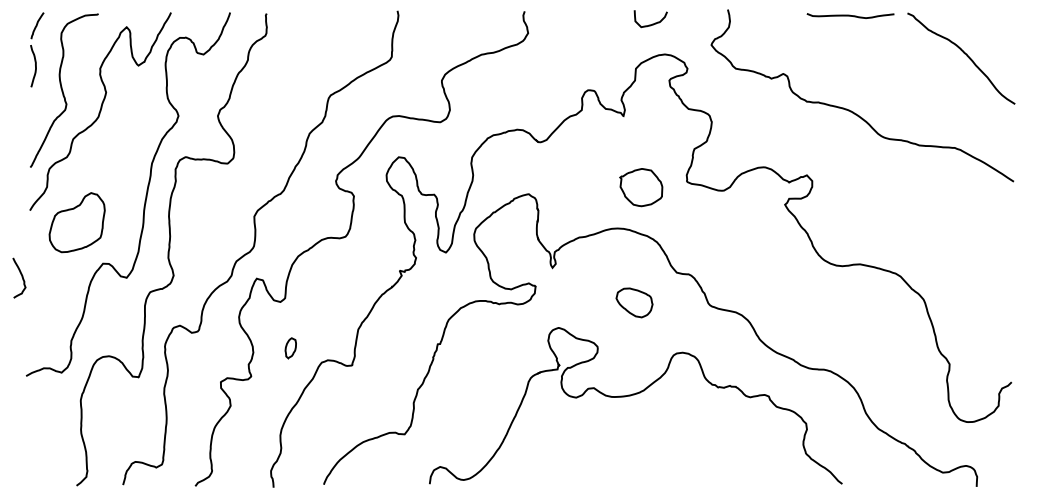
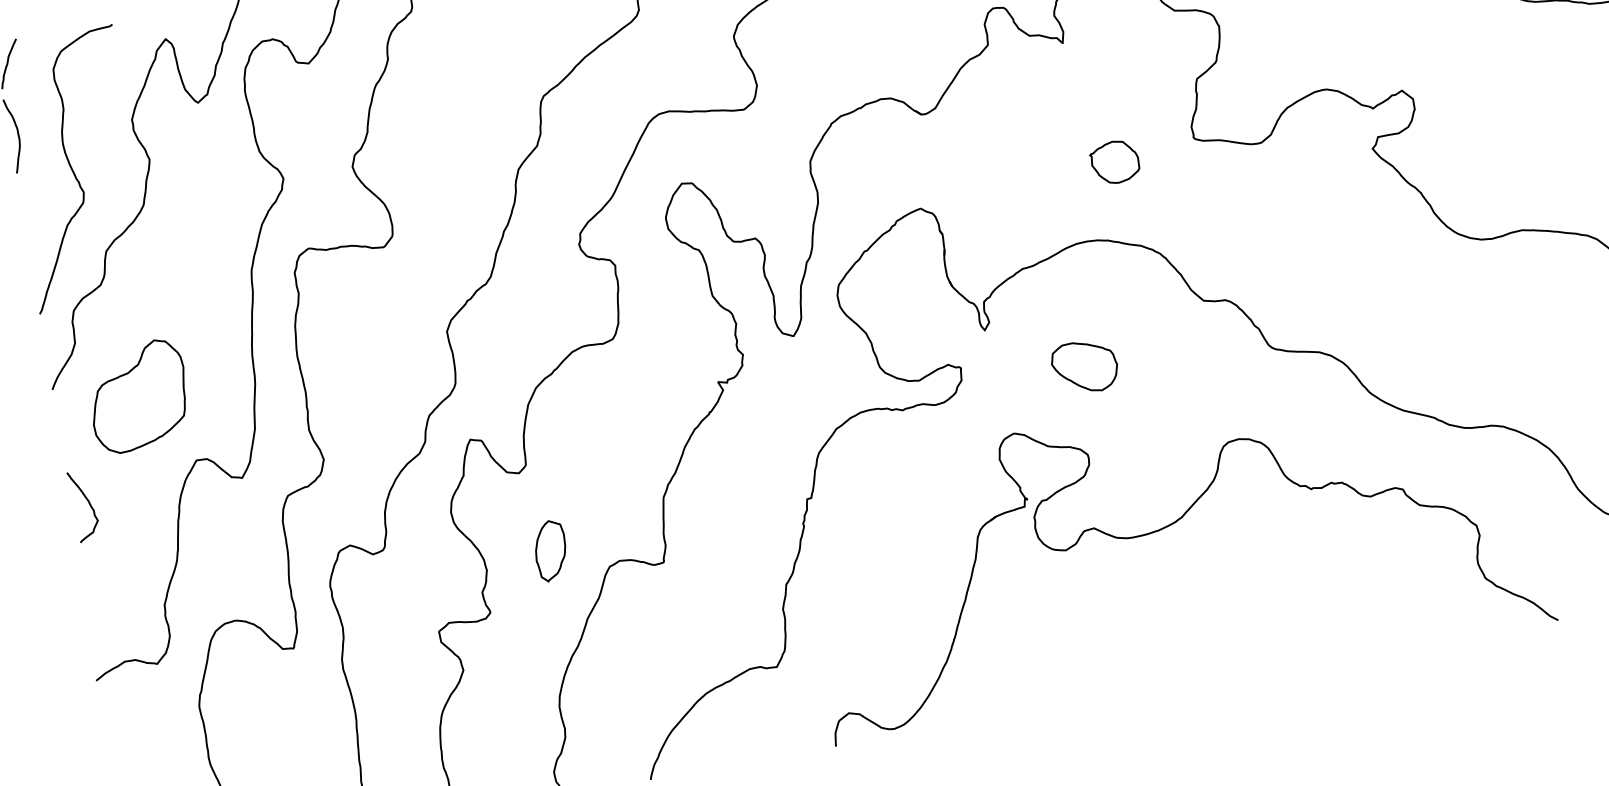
part: (640, 186) -> (1113, 161), size x0.62
curve: (21, 277) -> (87, 504), moved
part: (634, 302) -> (1084, 366), moved
part: (290, 348) -> (550, 551), size x1.67

